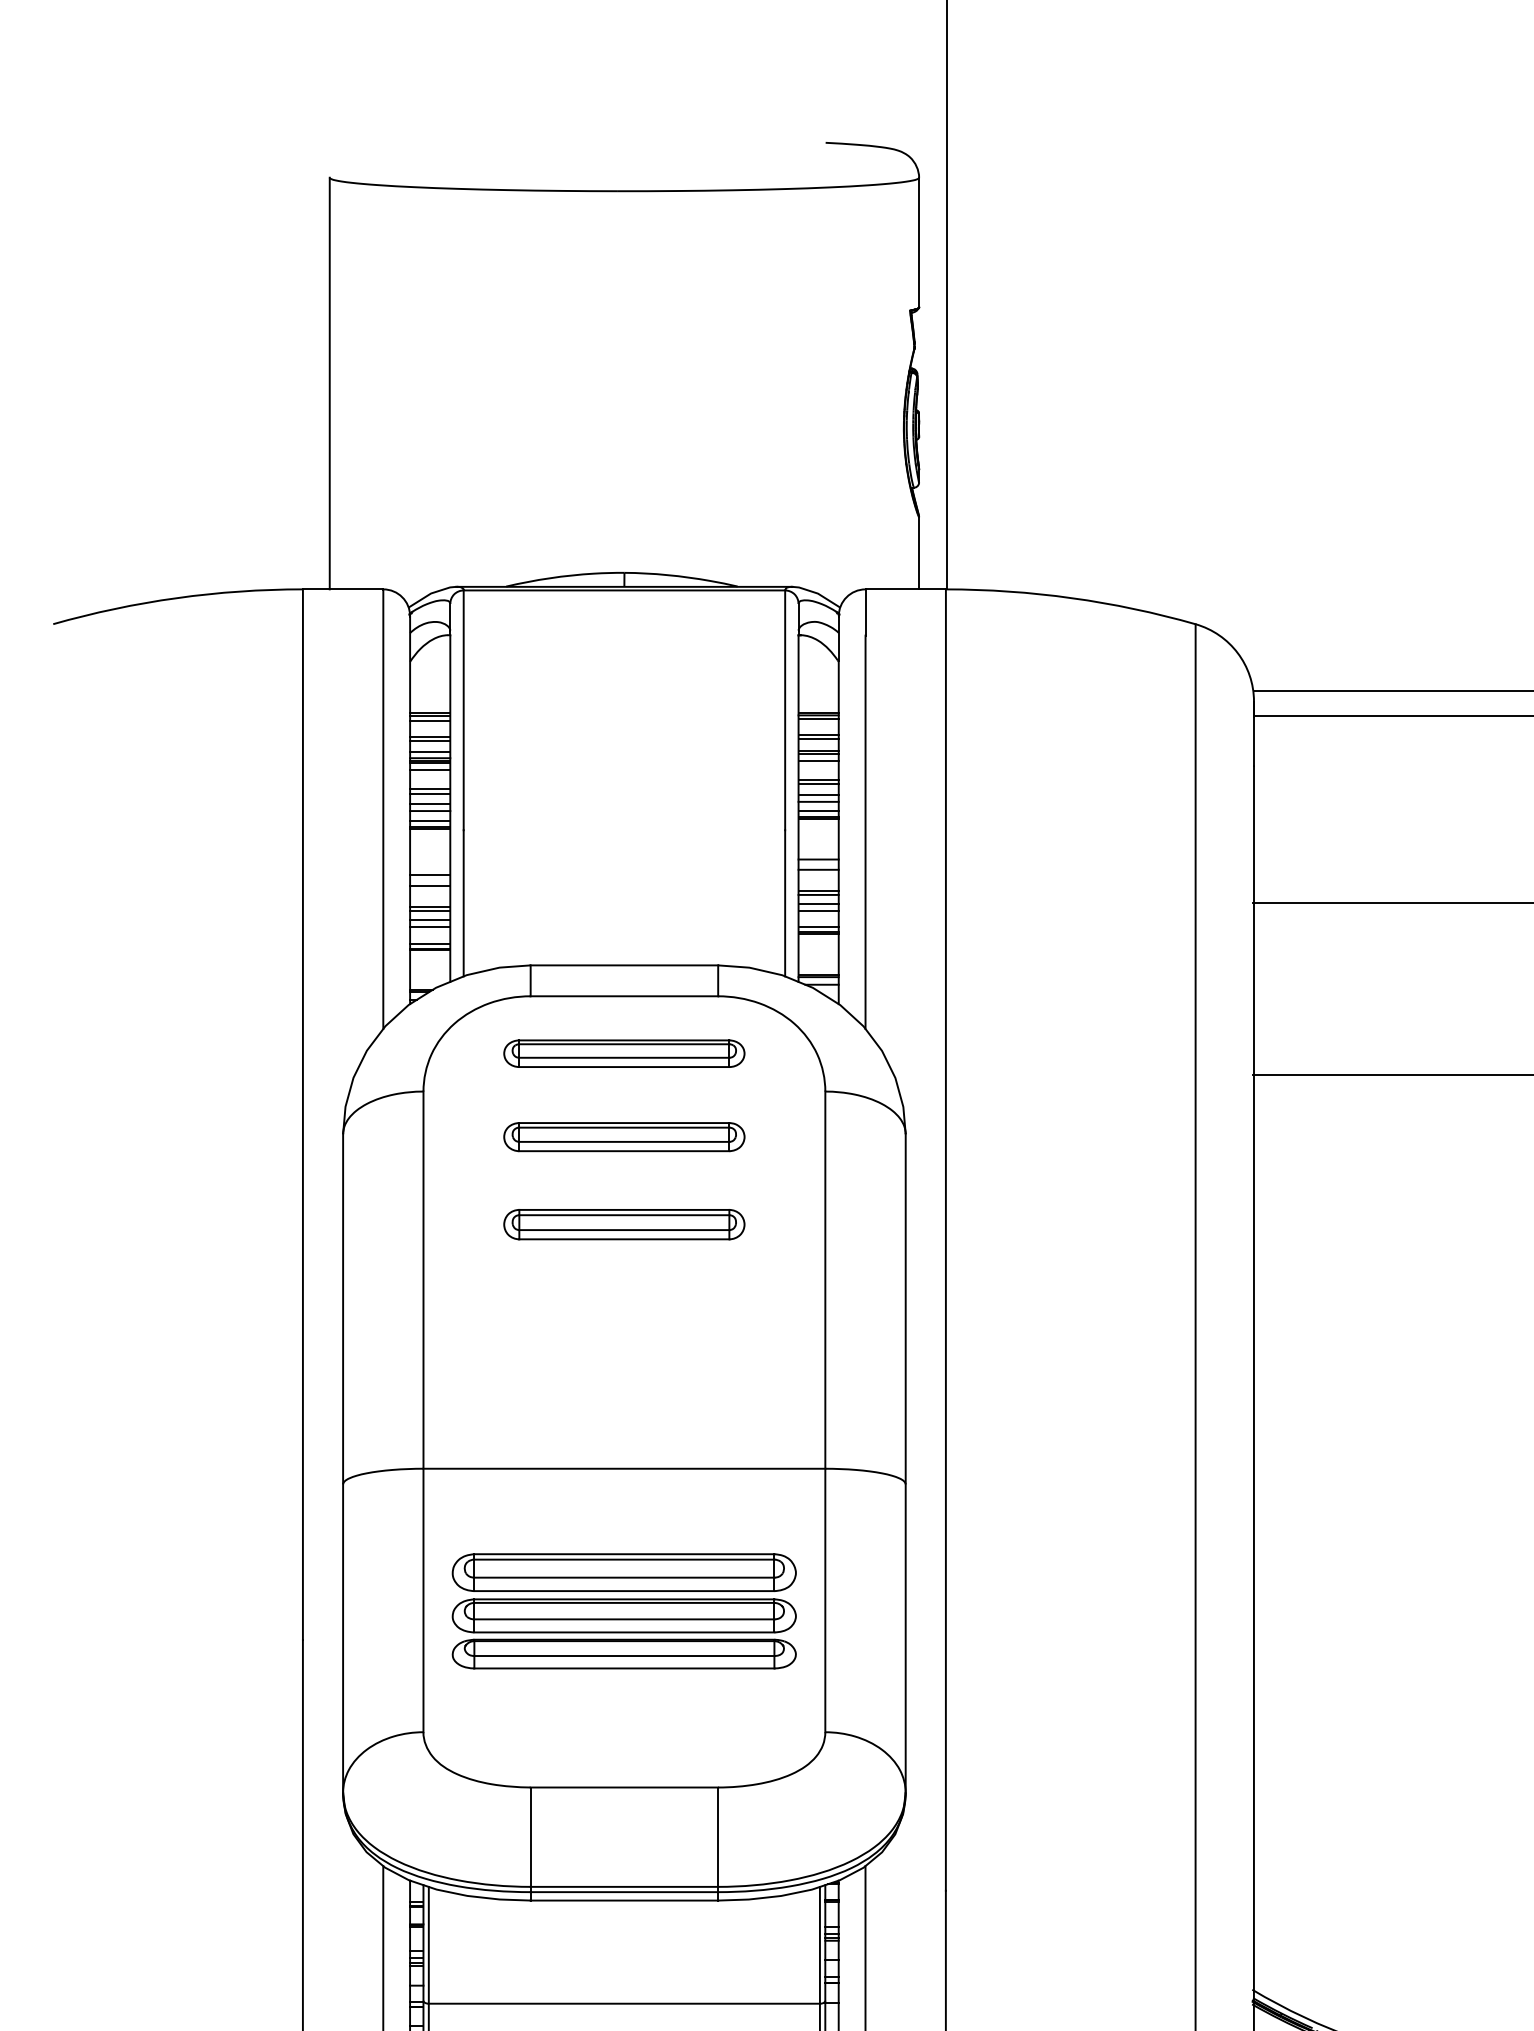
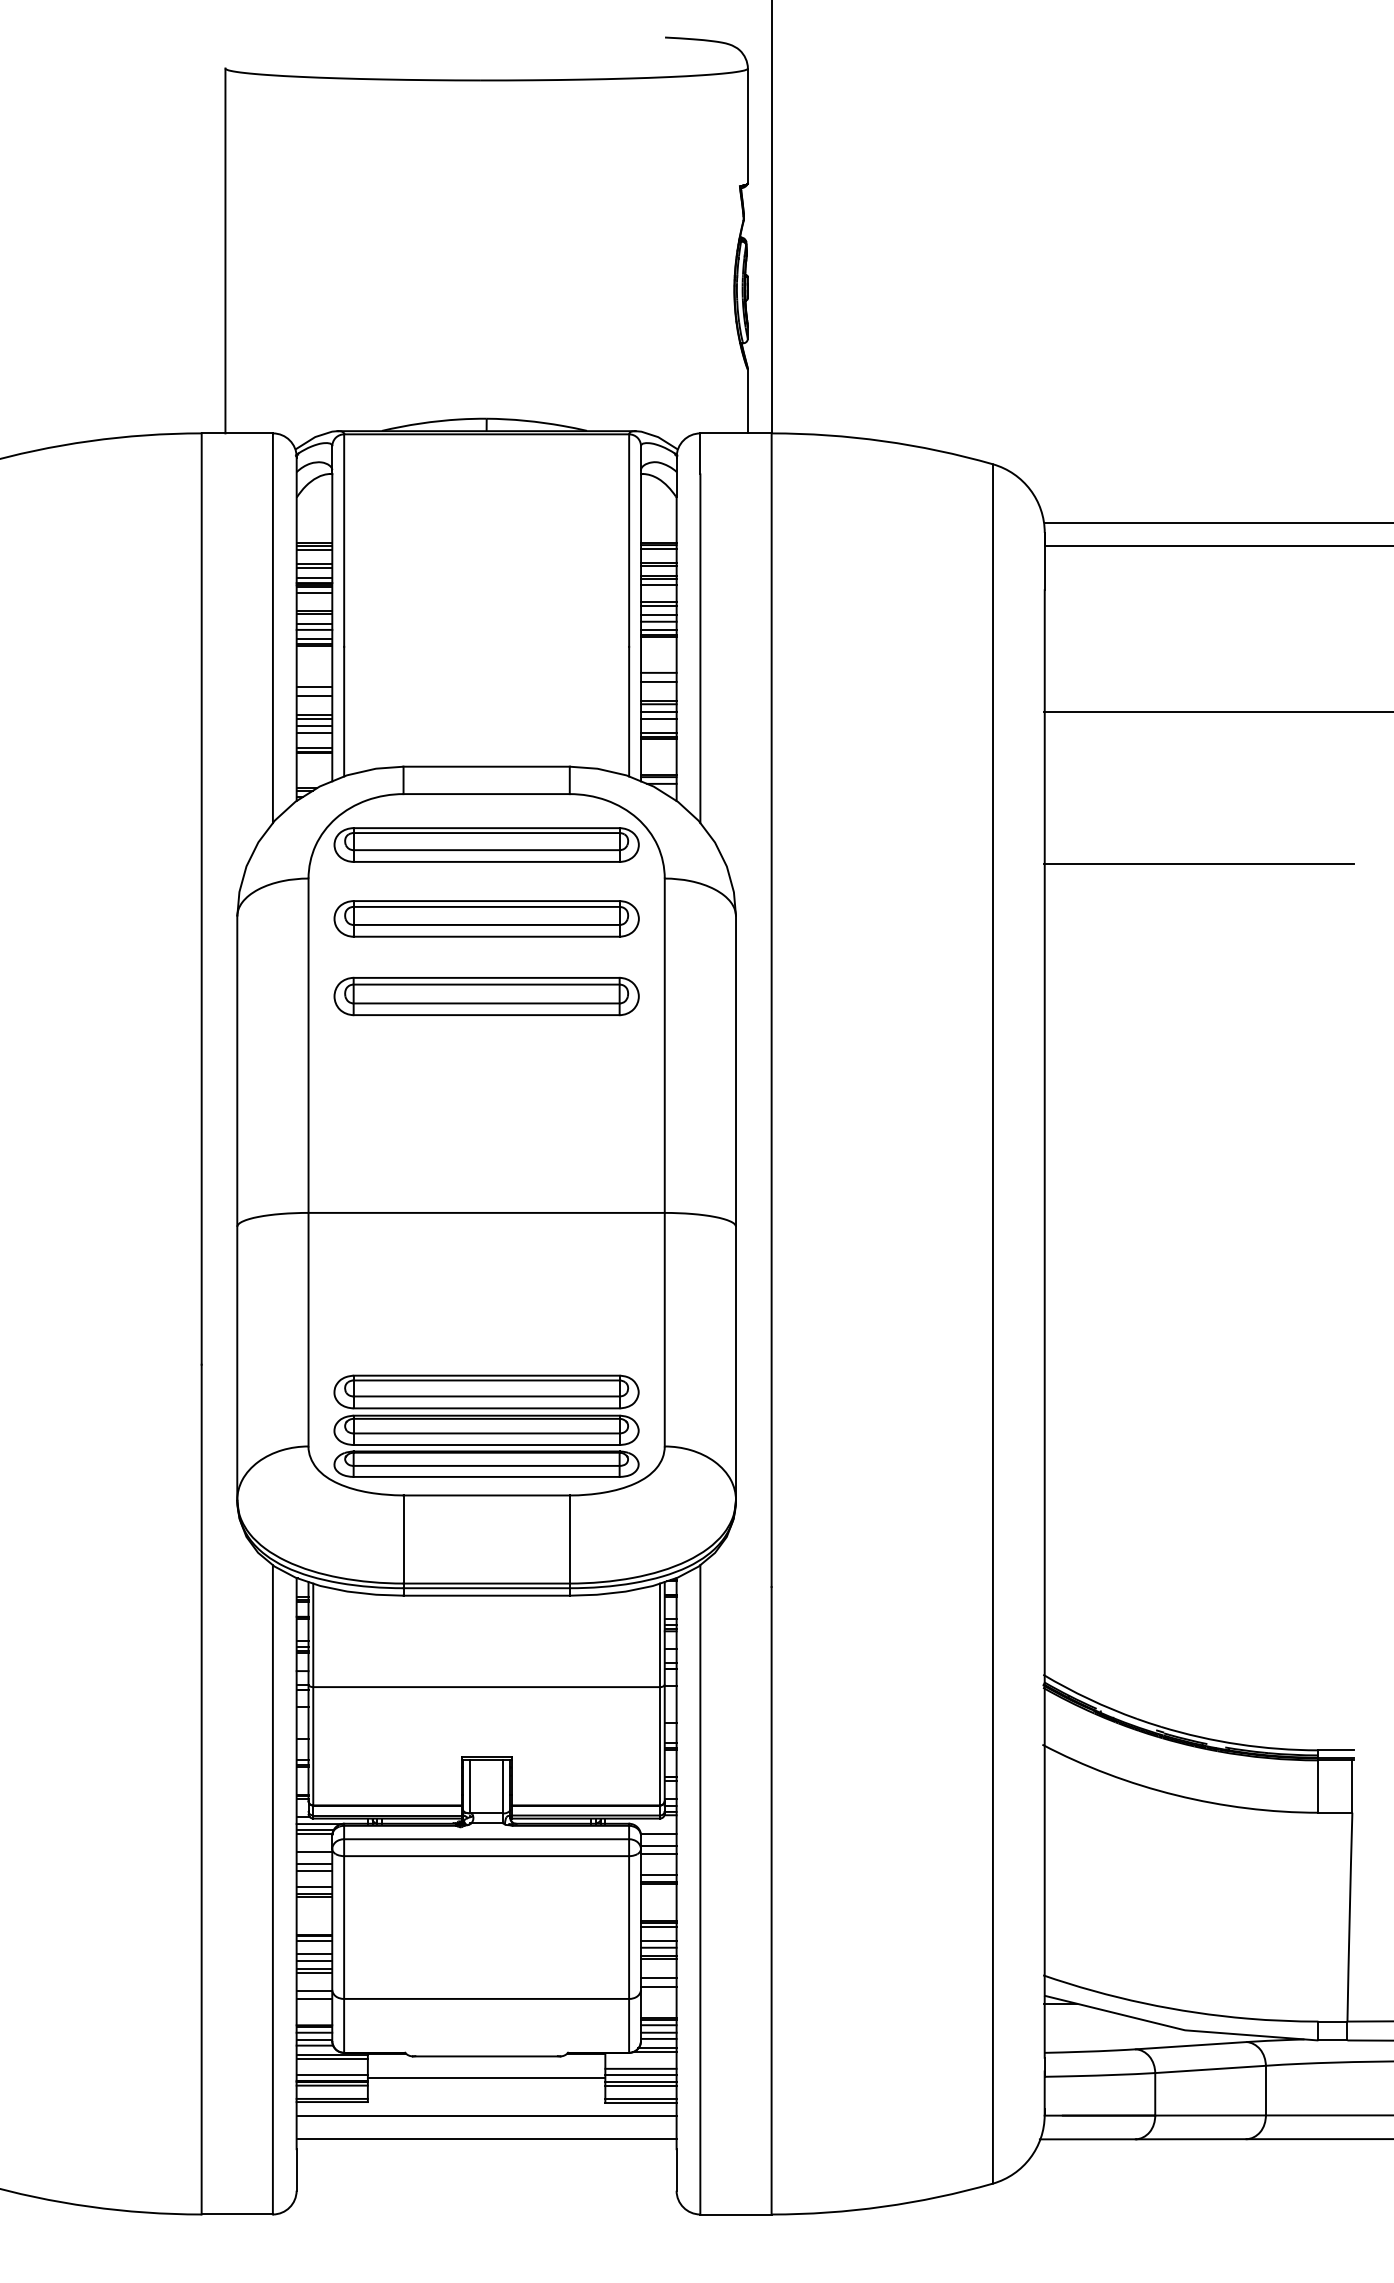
part: (624, 1053) -> (486, 844), size x1.43
part: (624, 1136) -> (486, 918), size x1.43
part: (624, 1224) -> (486, 996), size x1.43
part: (624, 1610) -> (486, 1425), moved

